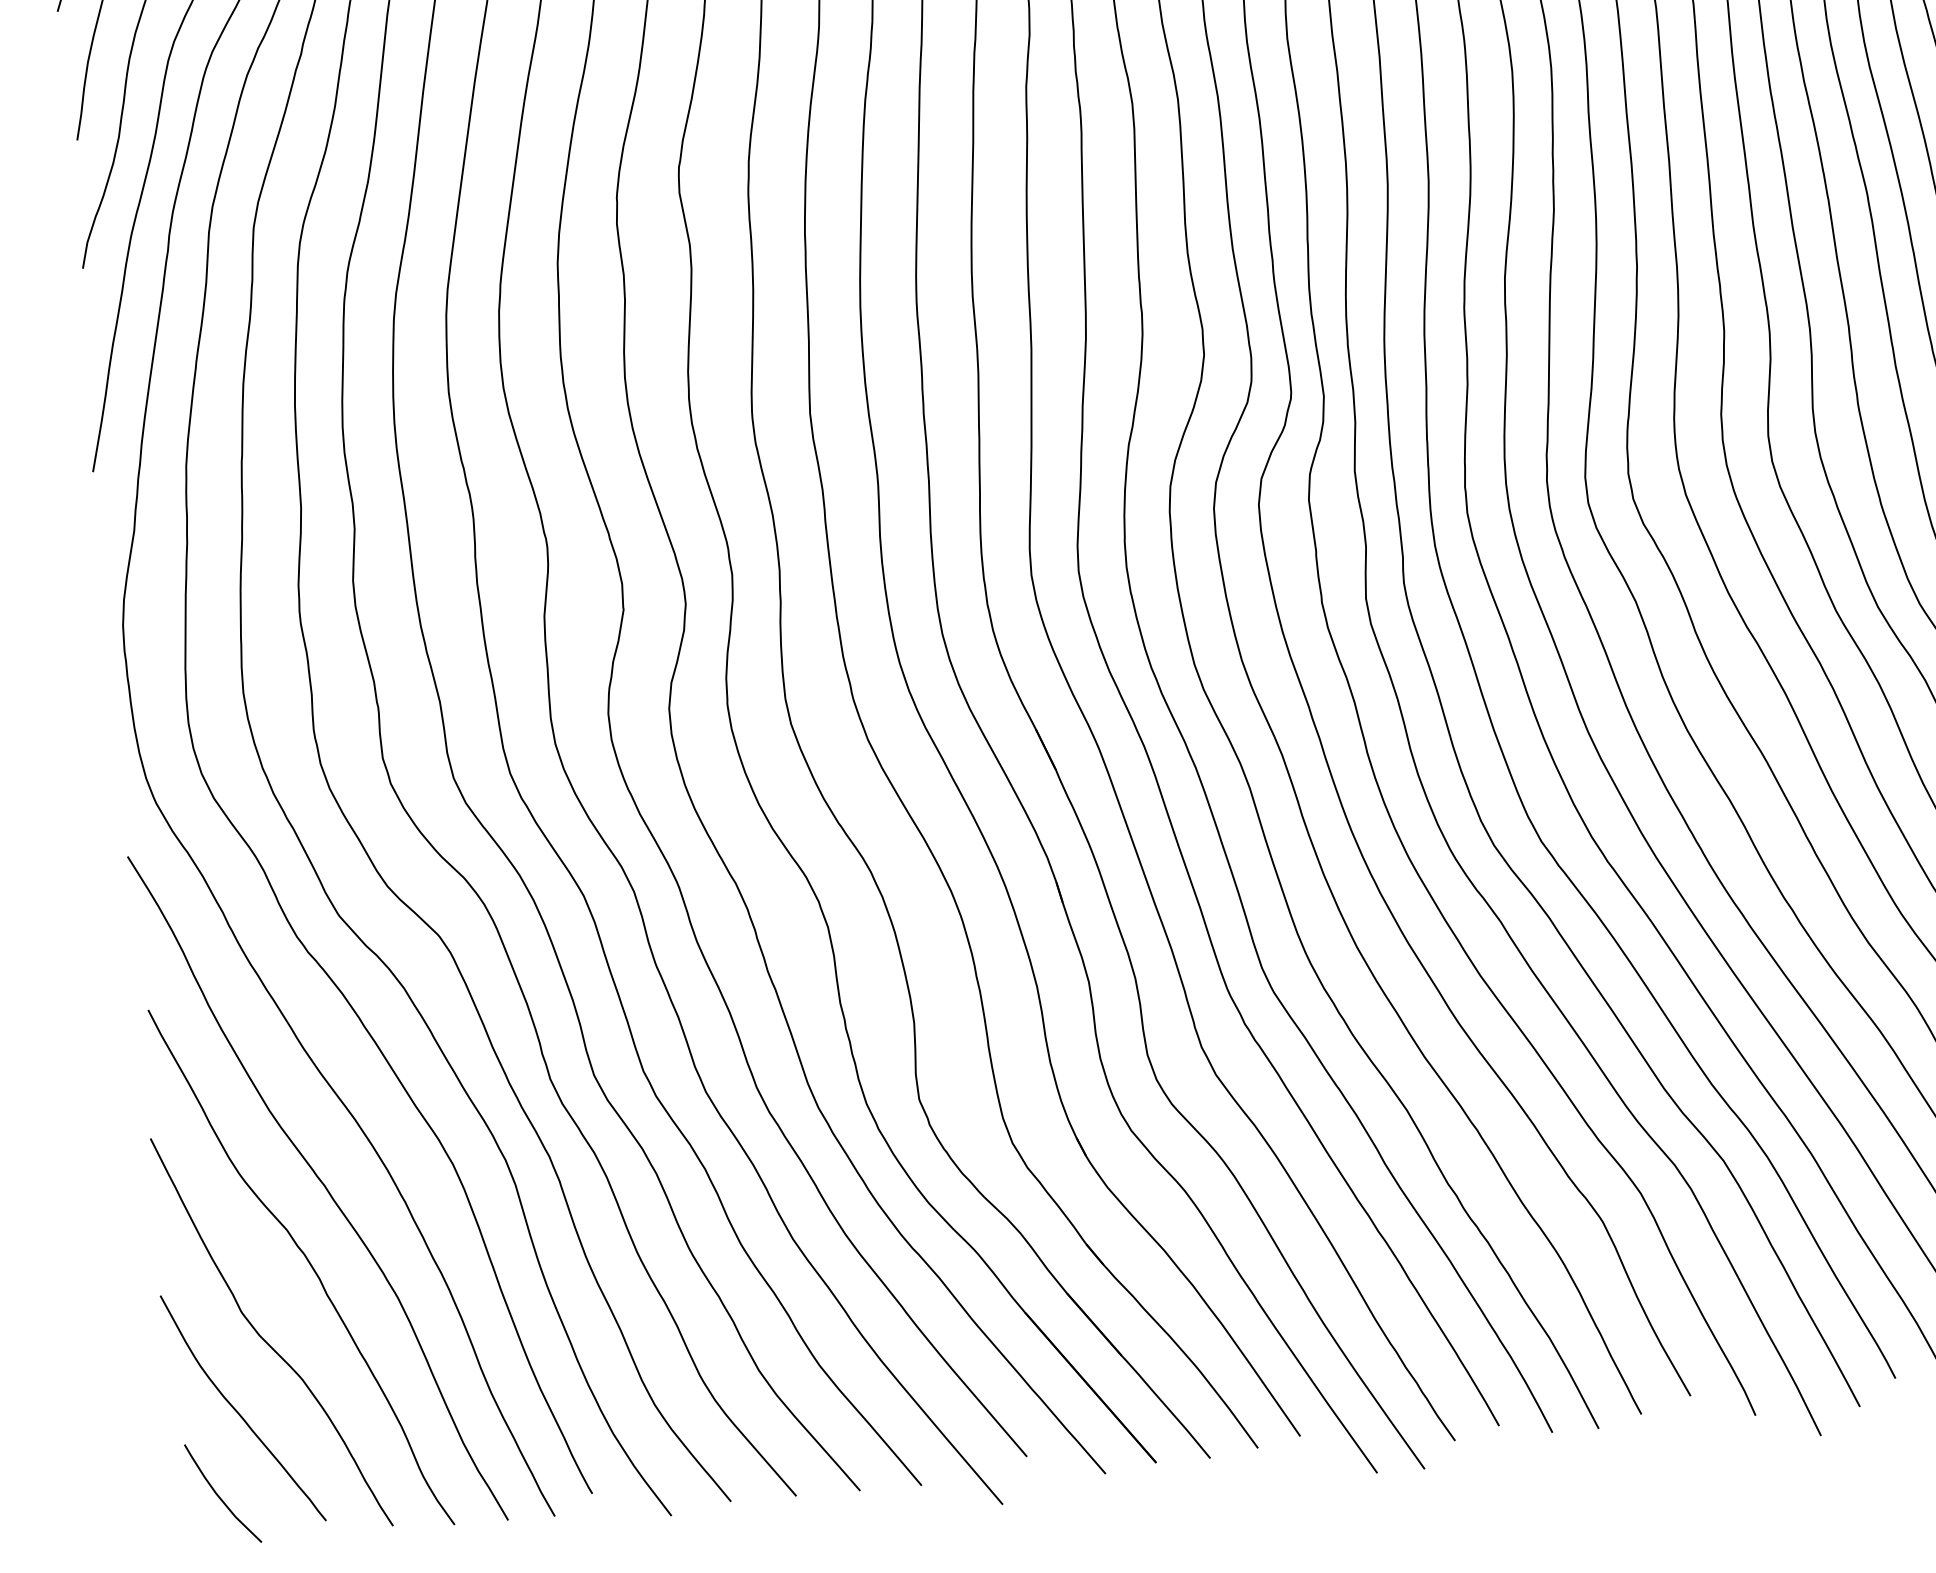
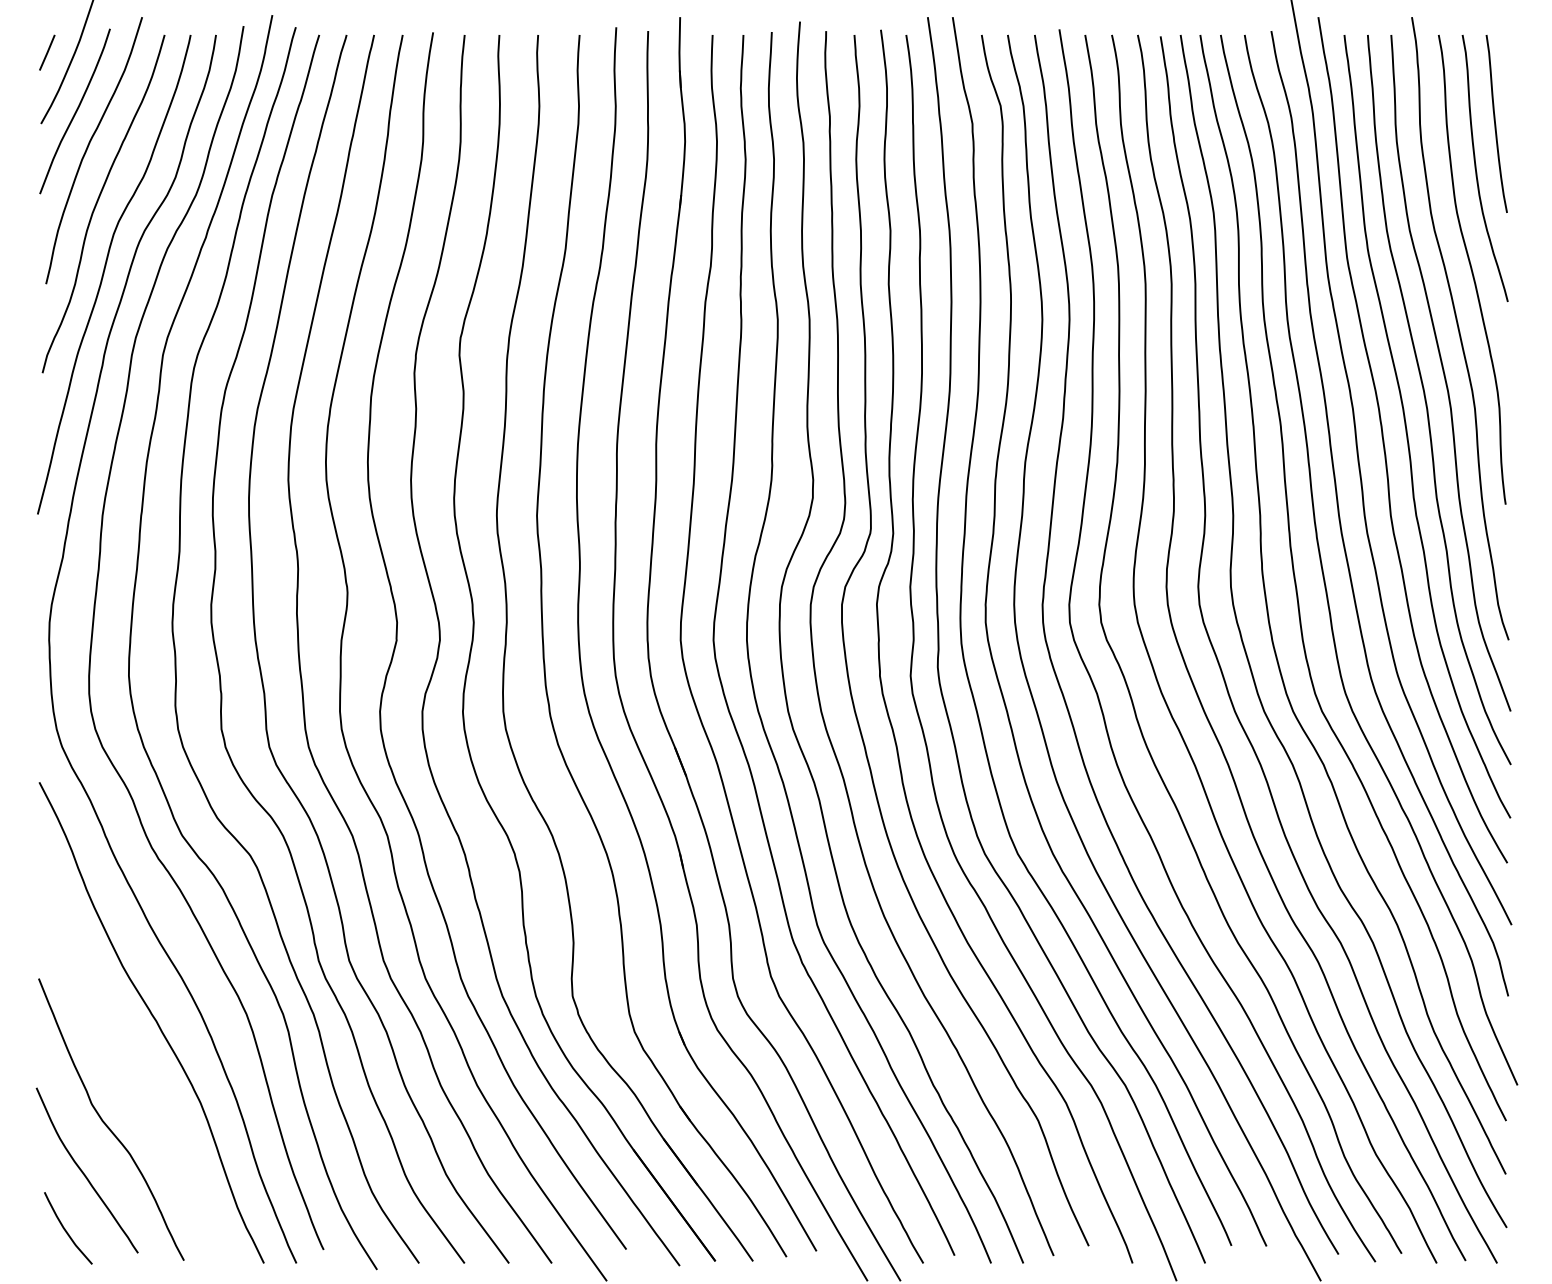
curve: (308, 1263) -> (140, 1074), removed

